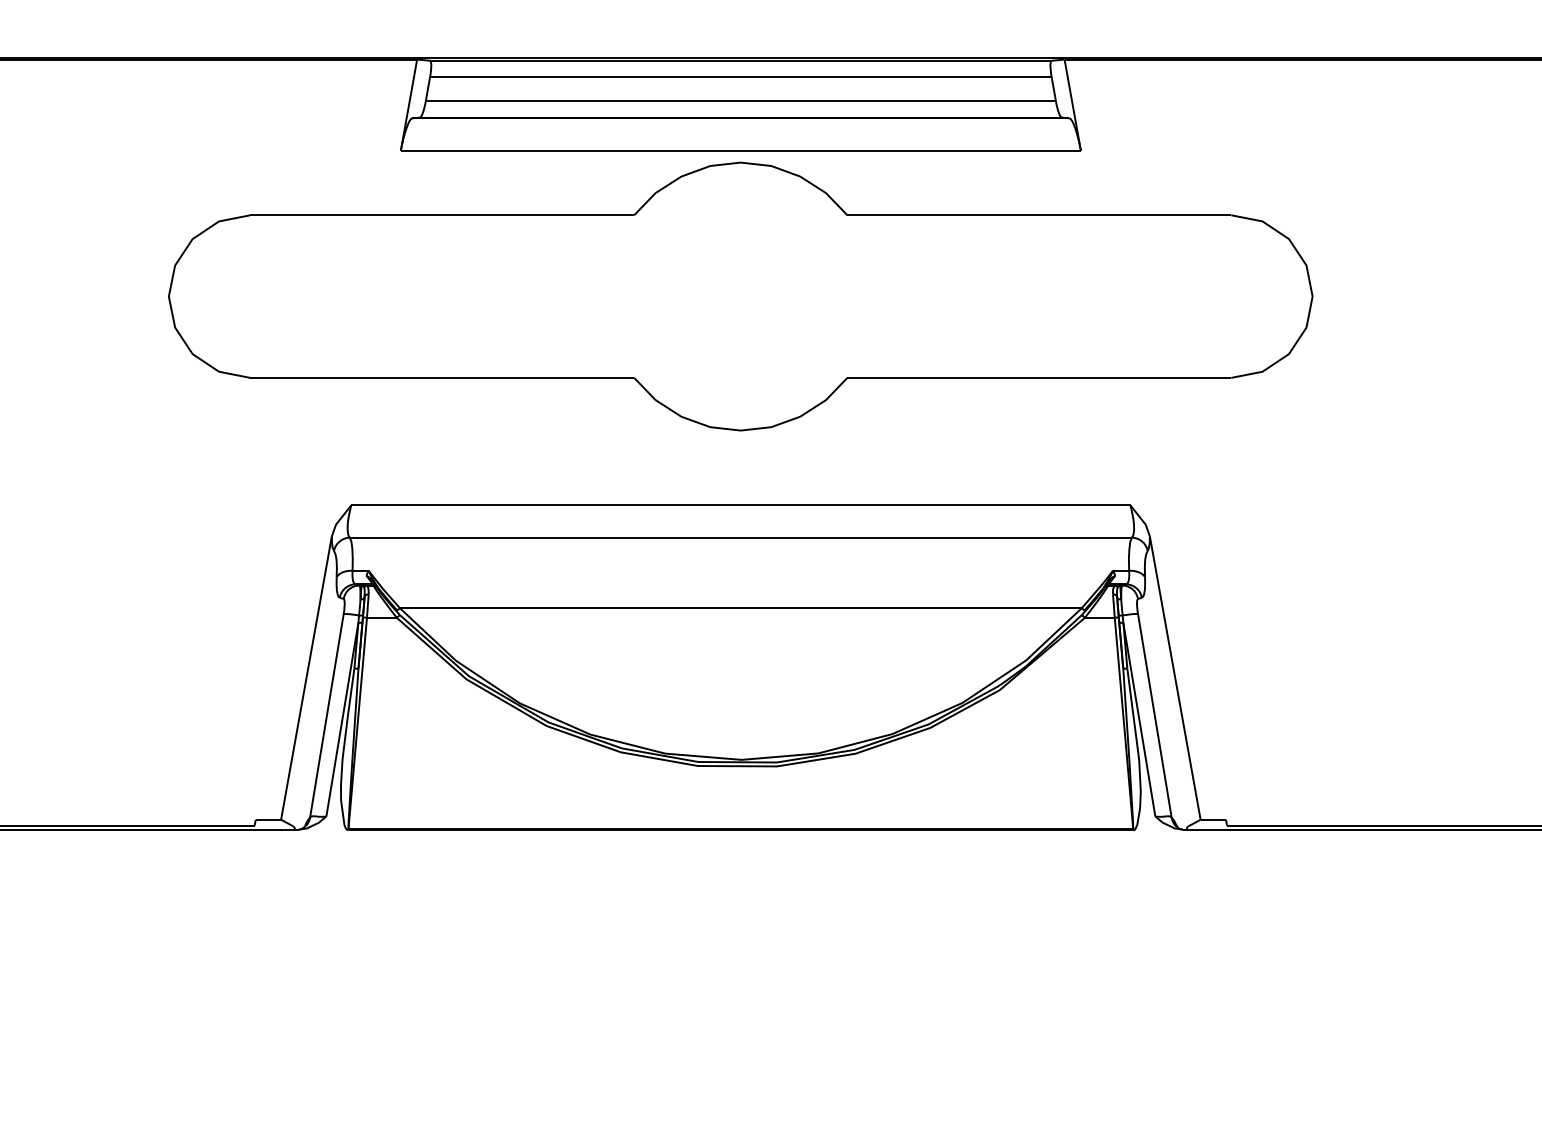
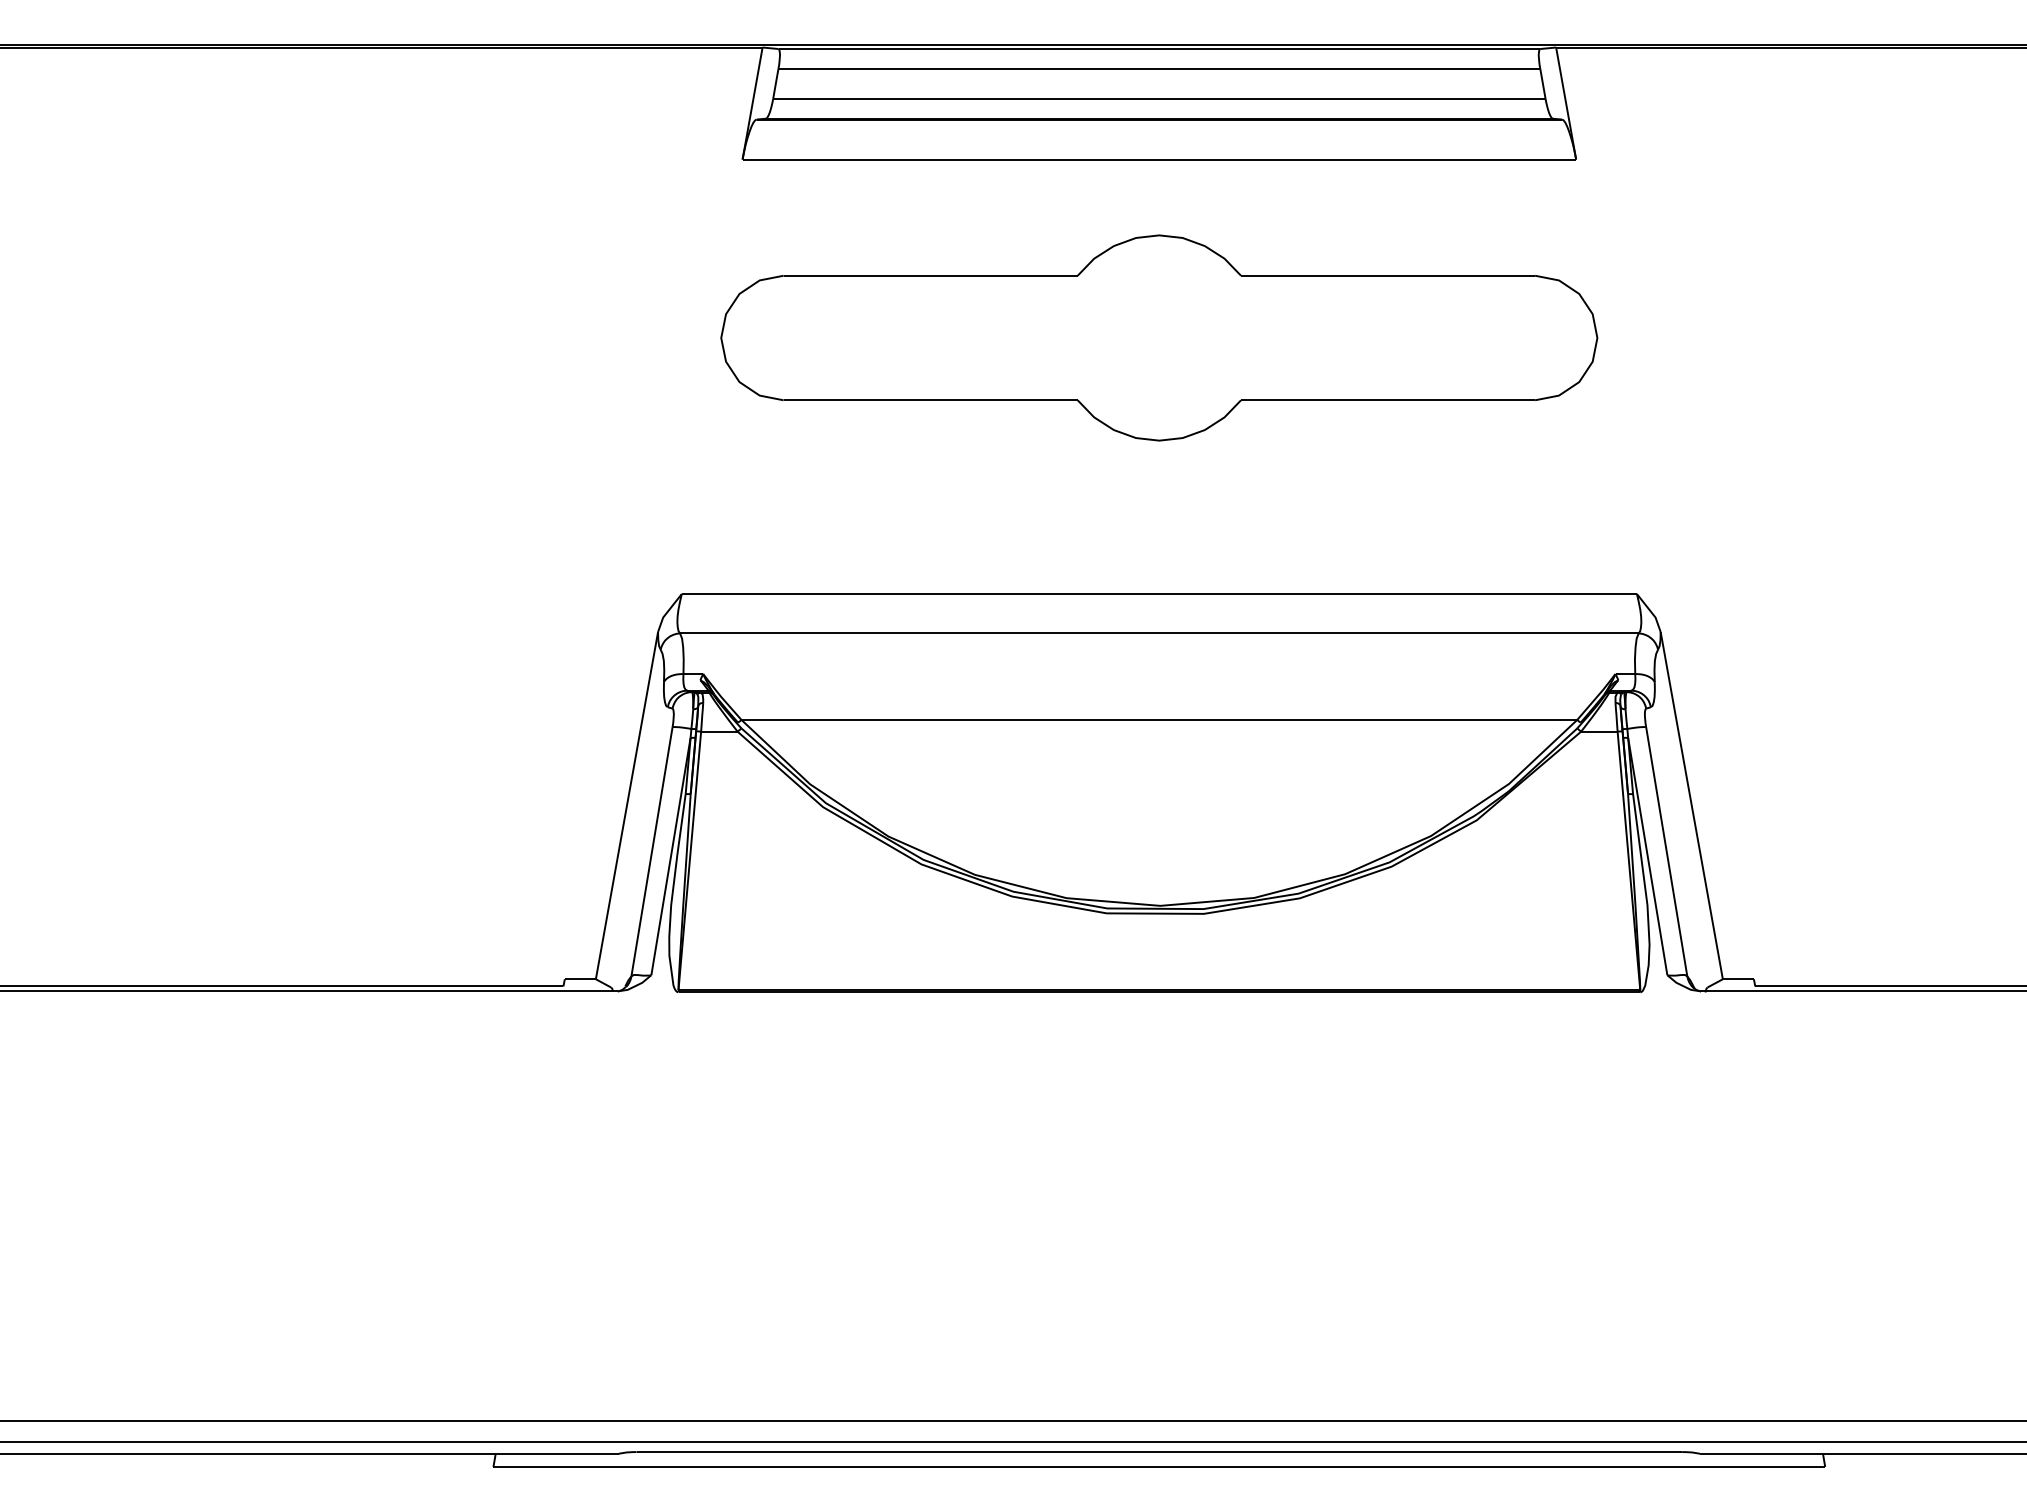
part: (740, 296) -> (1159, 337), size x0.62

